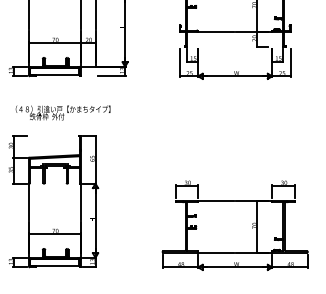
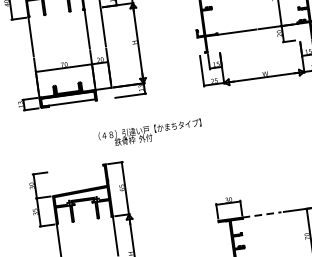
text: (62, 112) -> (149, 133), moved
line: (216, 200) -> (262, 214), solid -> dashed

